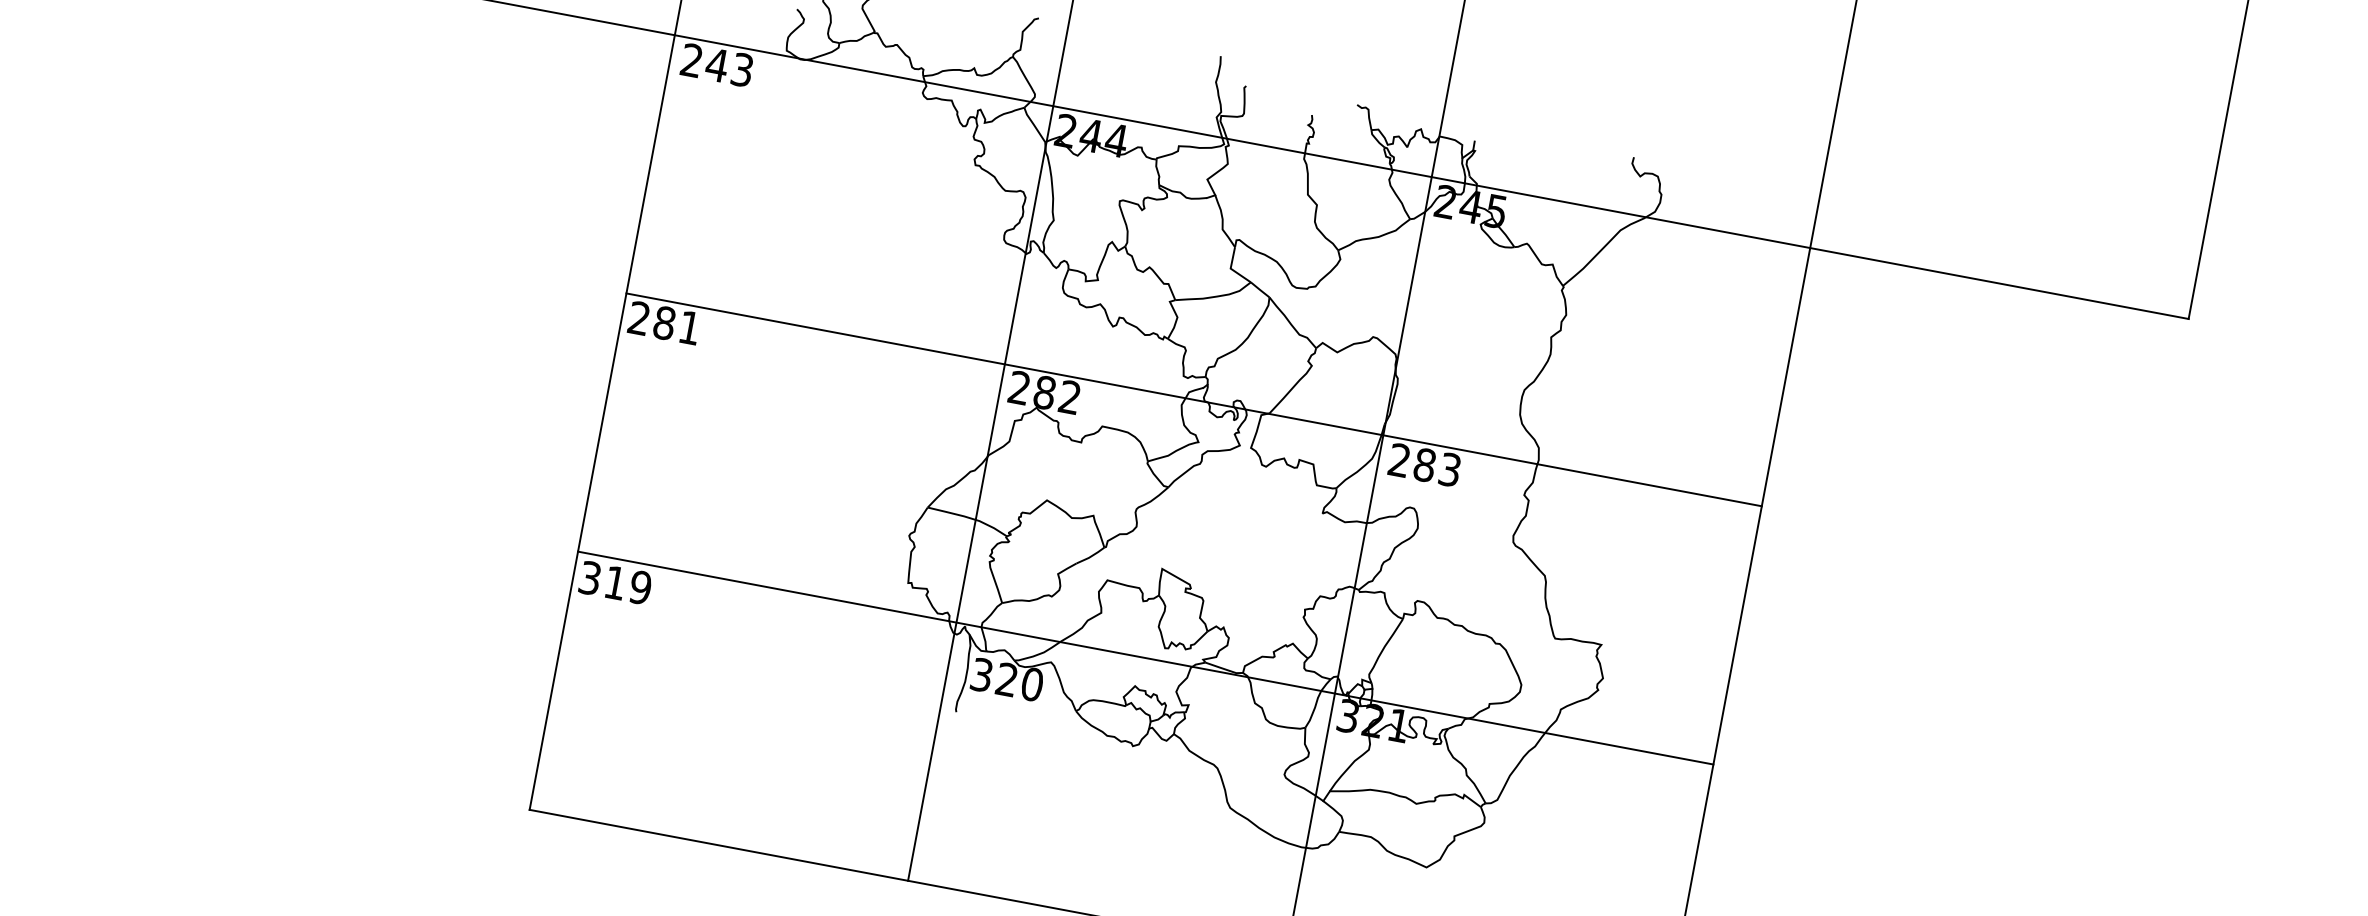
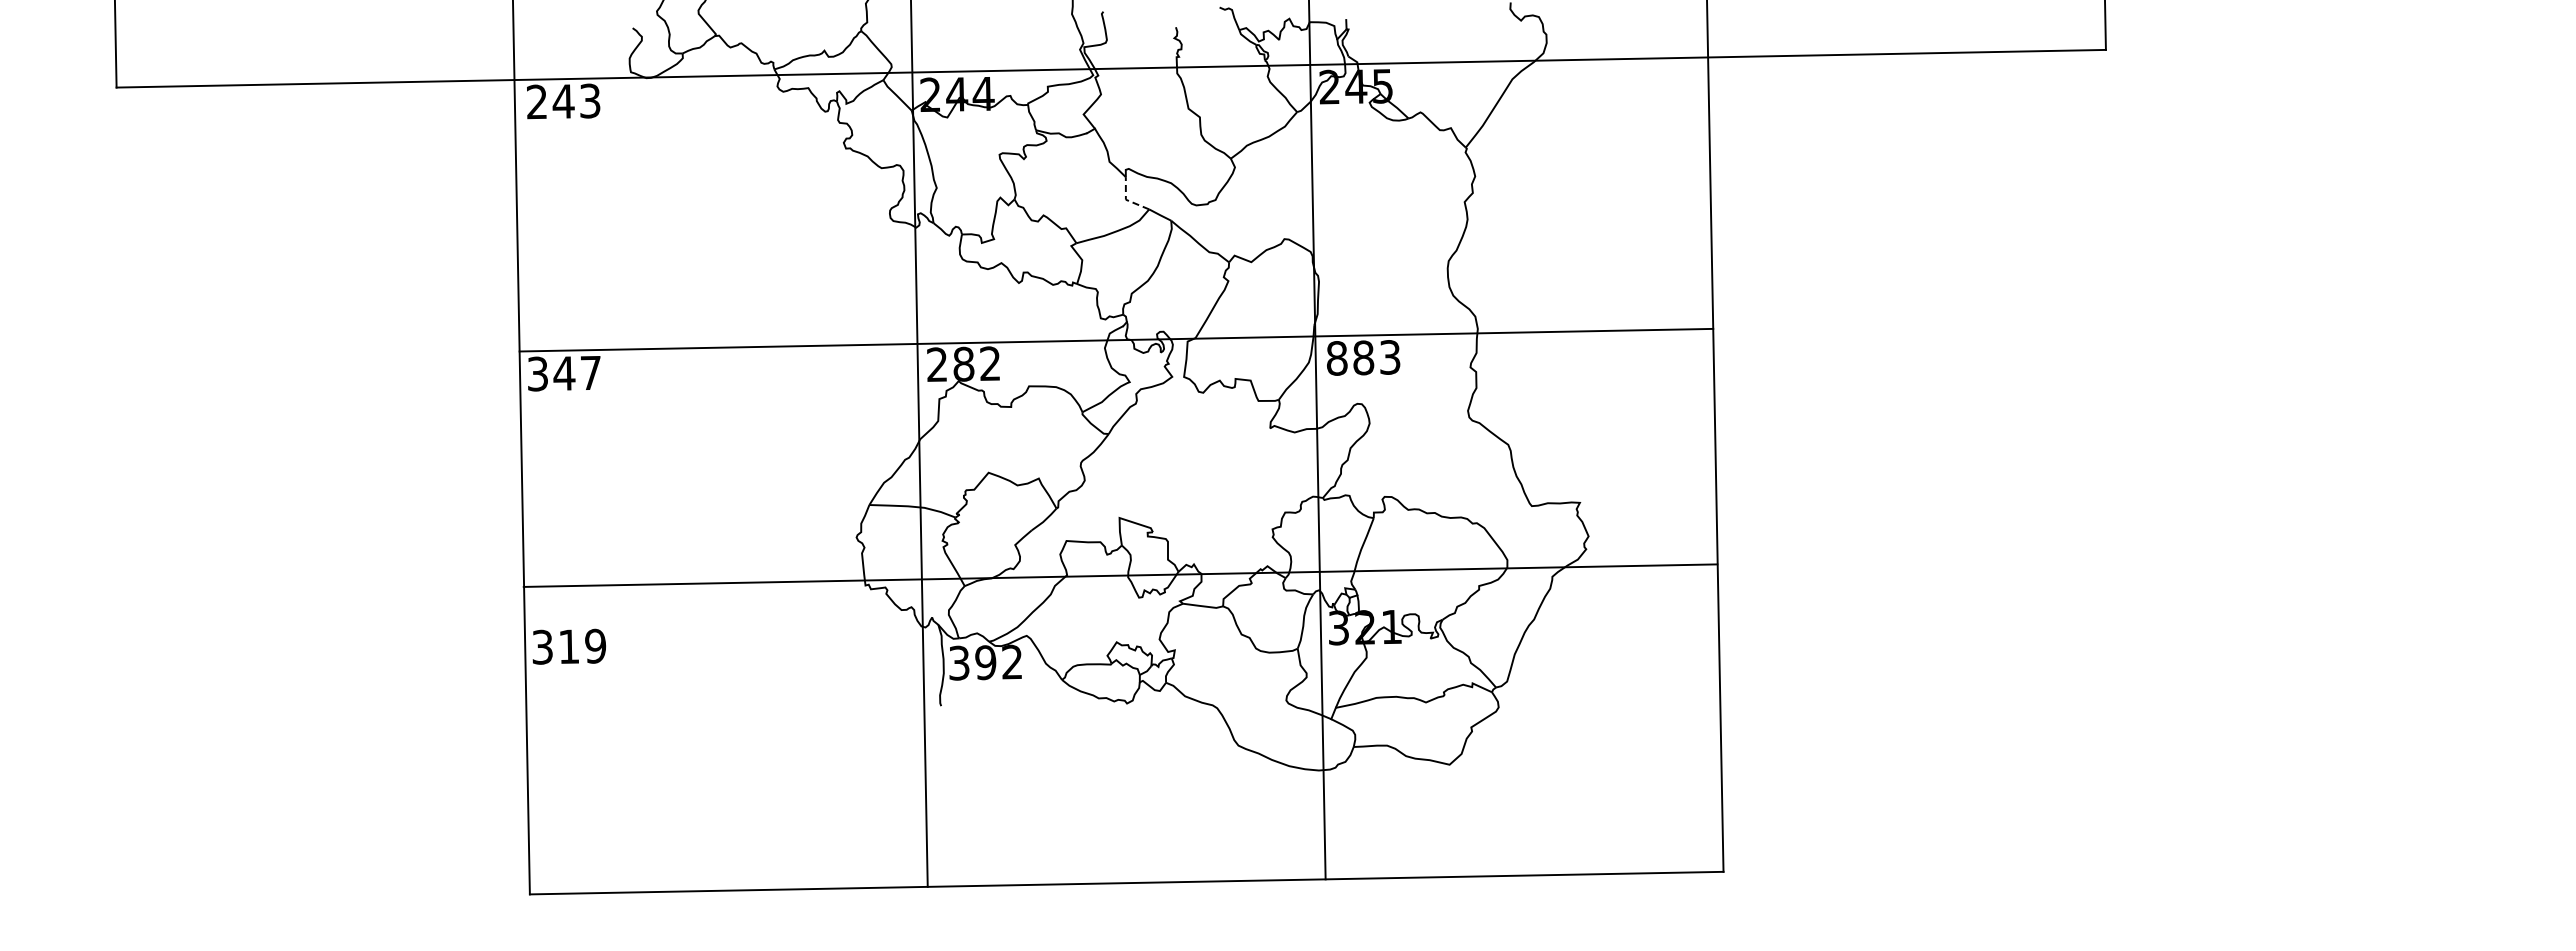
line: (1231, 269) -> (1126, 200), solid -> dashed
text: (663, 322) -> (563, 373), 281 -> 347
text: (1400, 460) -> (1337, 358), 283 -> 883
line: (1145, 657) -> (1120, 575), moved
text: (1019, 682) -> (998, 662), 320 -> 392

